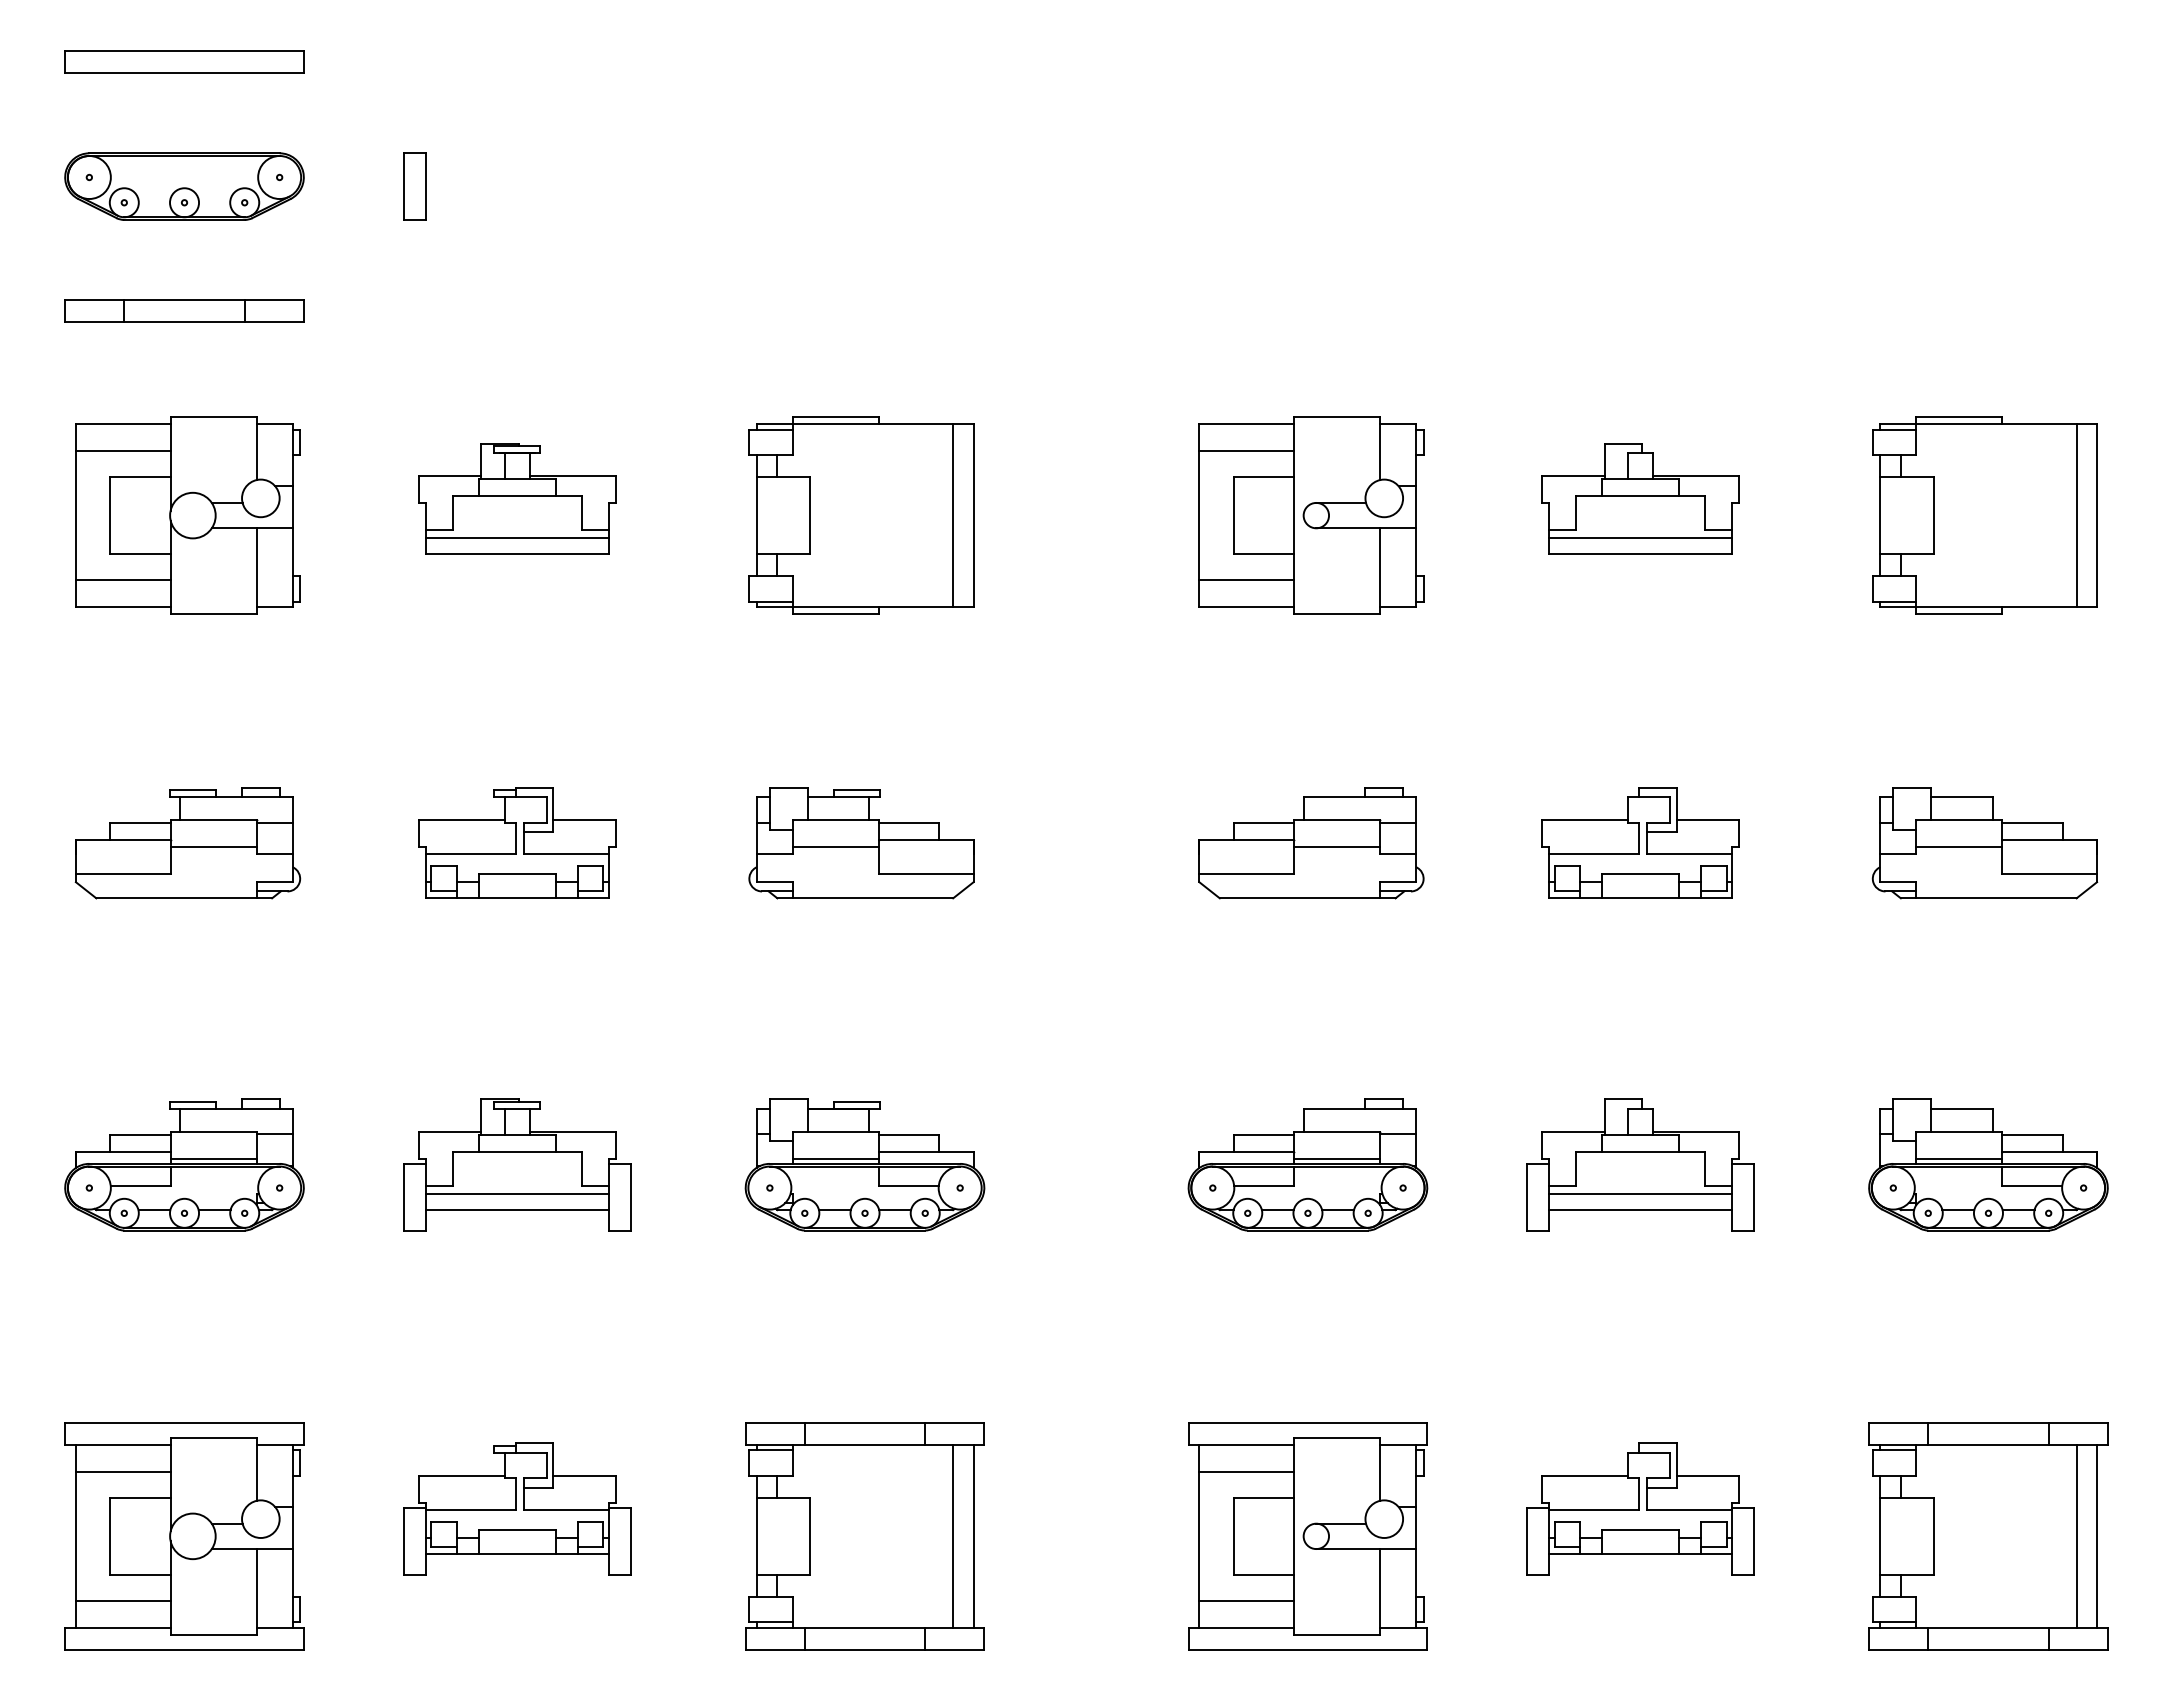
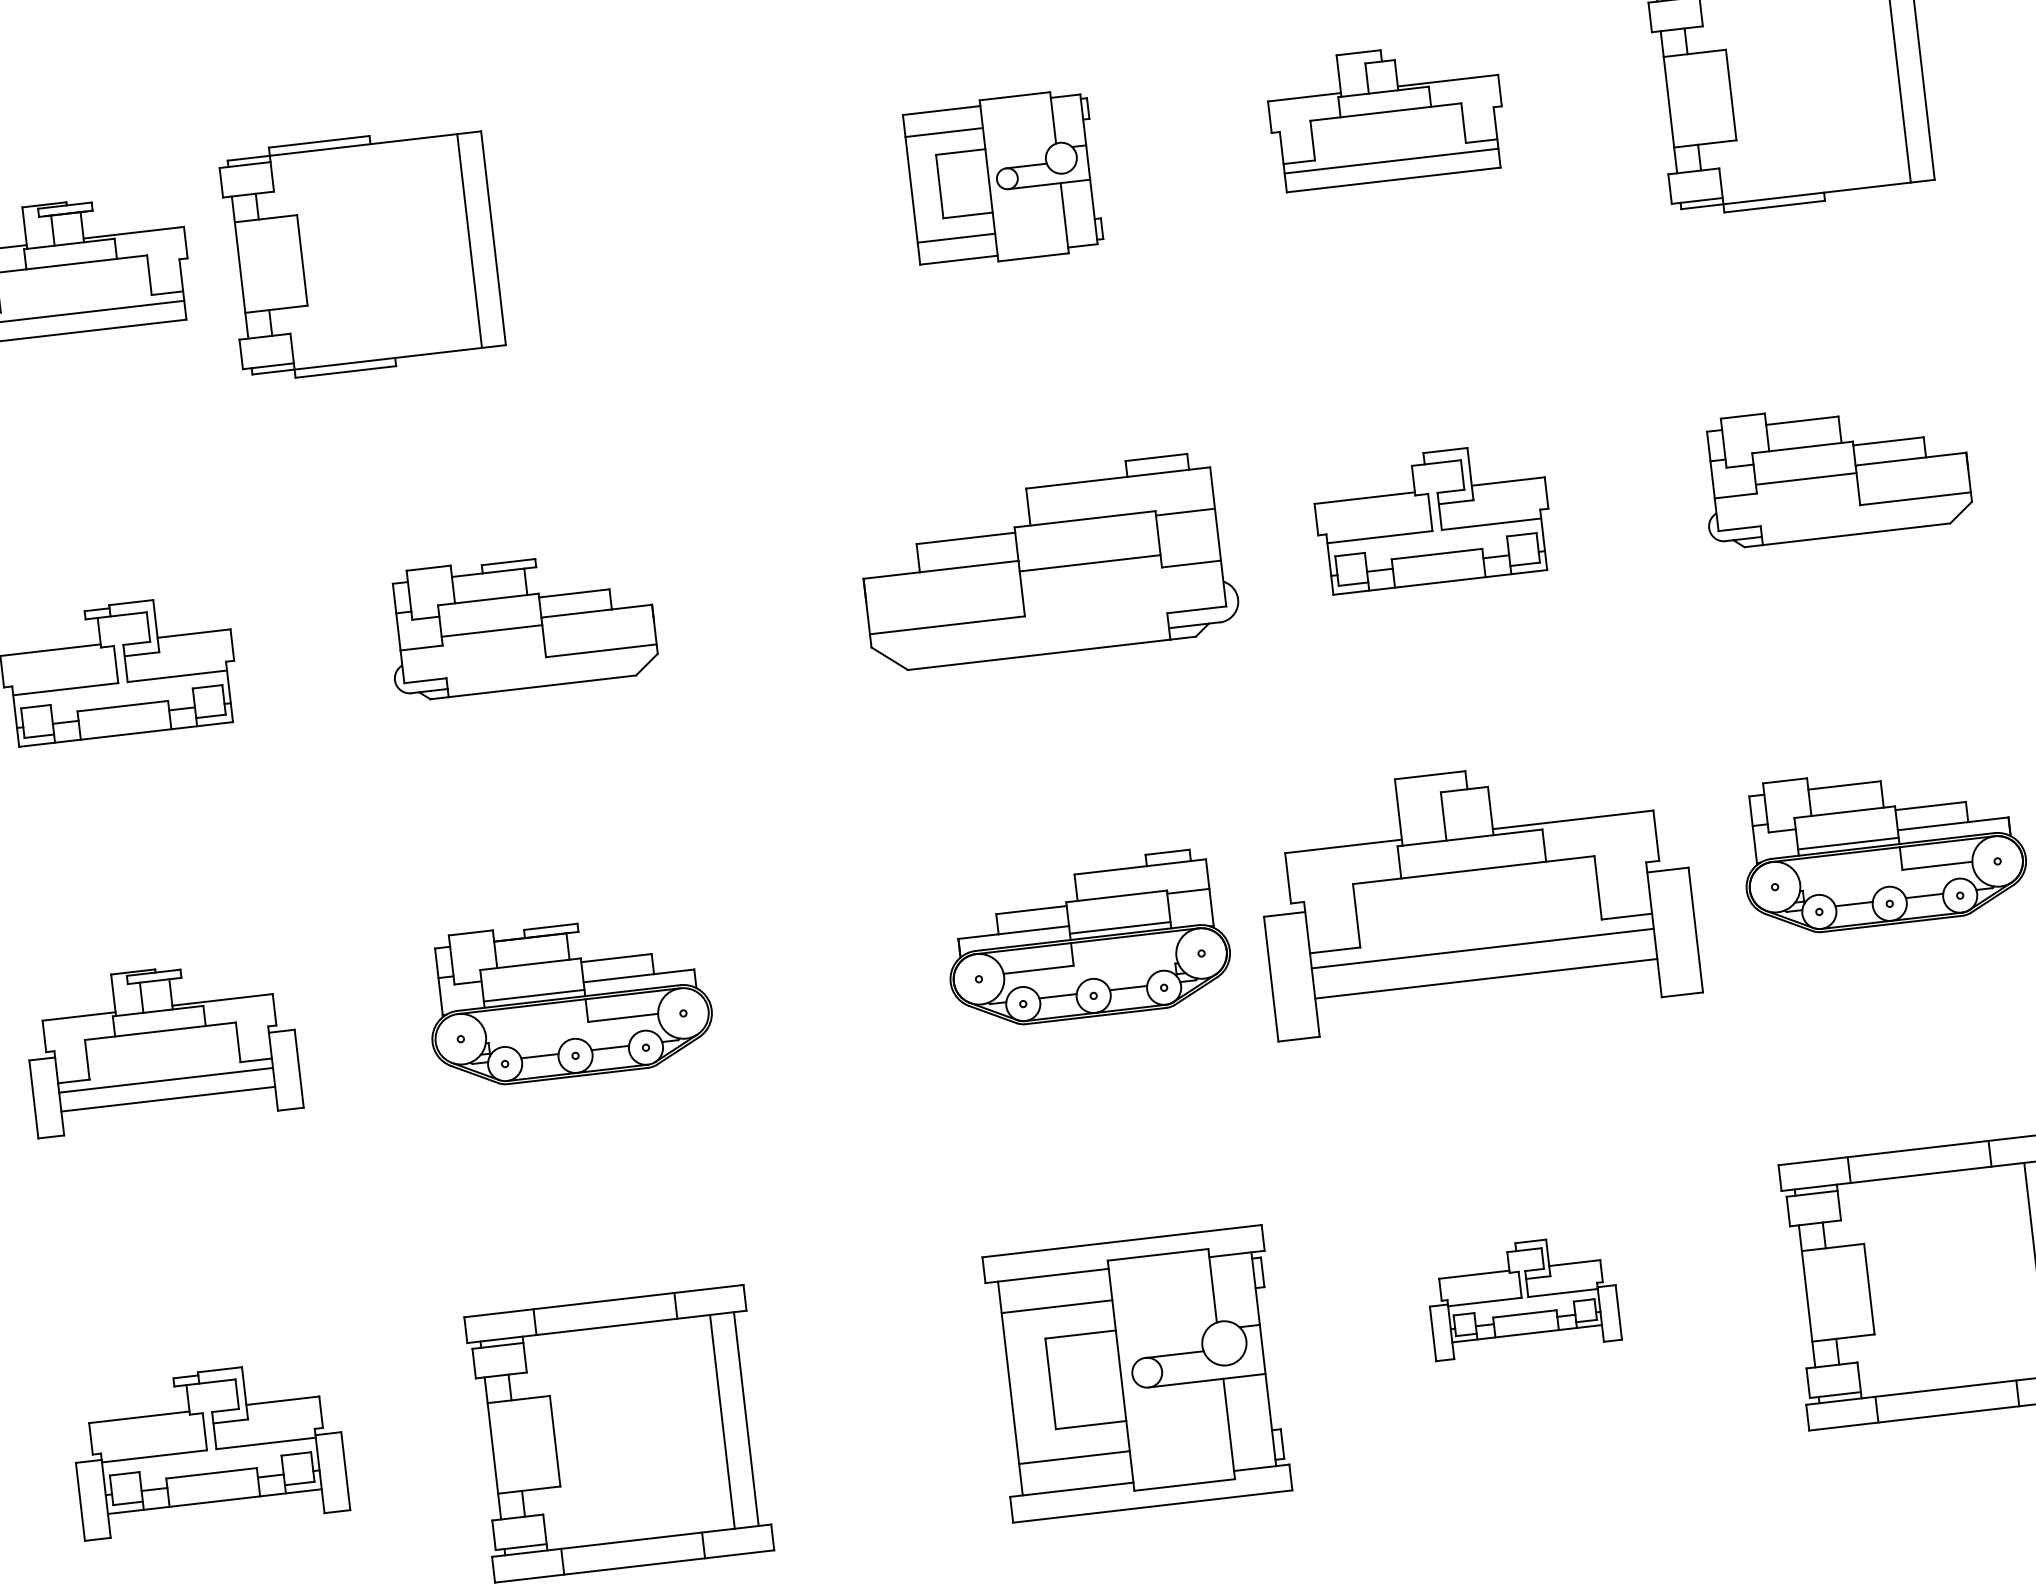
part: (861, 515) -> (362, 253), moved
part: (1311, 515) -> (1003, 179), size x0.7
part: (1311, 843) -> (1047, 562), size x1.4
part: (1640, 1164) -> (1476, 893), size x1.6
part: (1640, 1508) -> (1522, 1296), size x0.7

